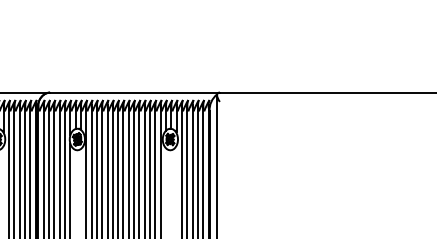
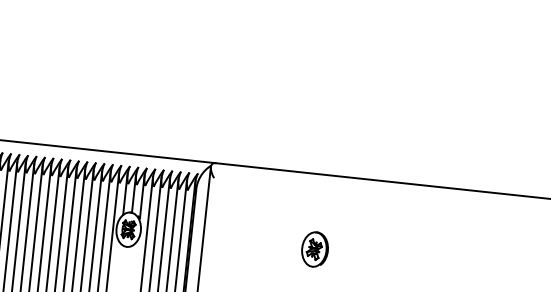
part: (286, 139) -> (314, 249), added

